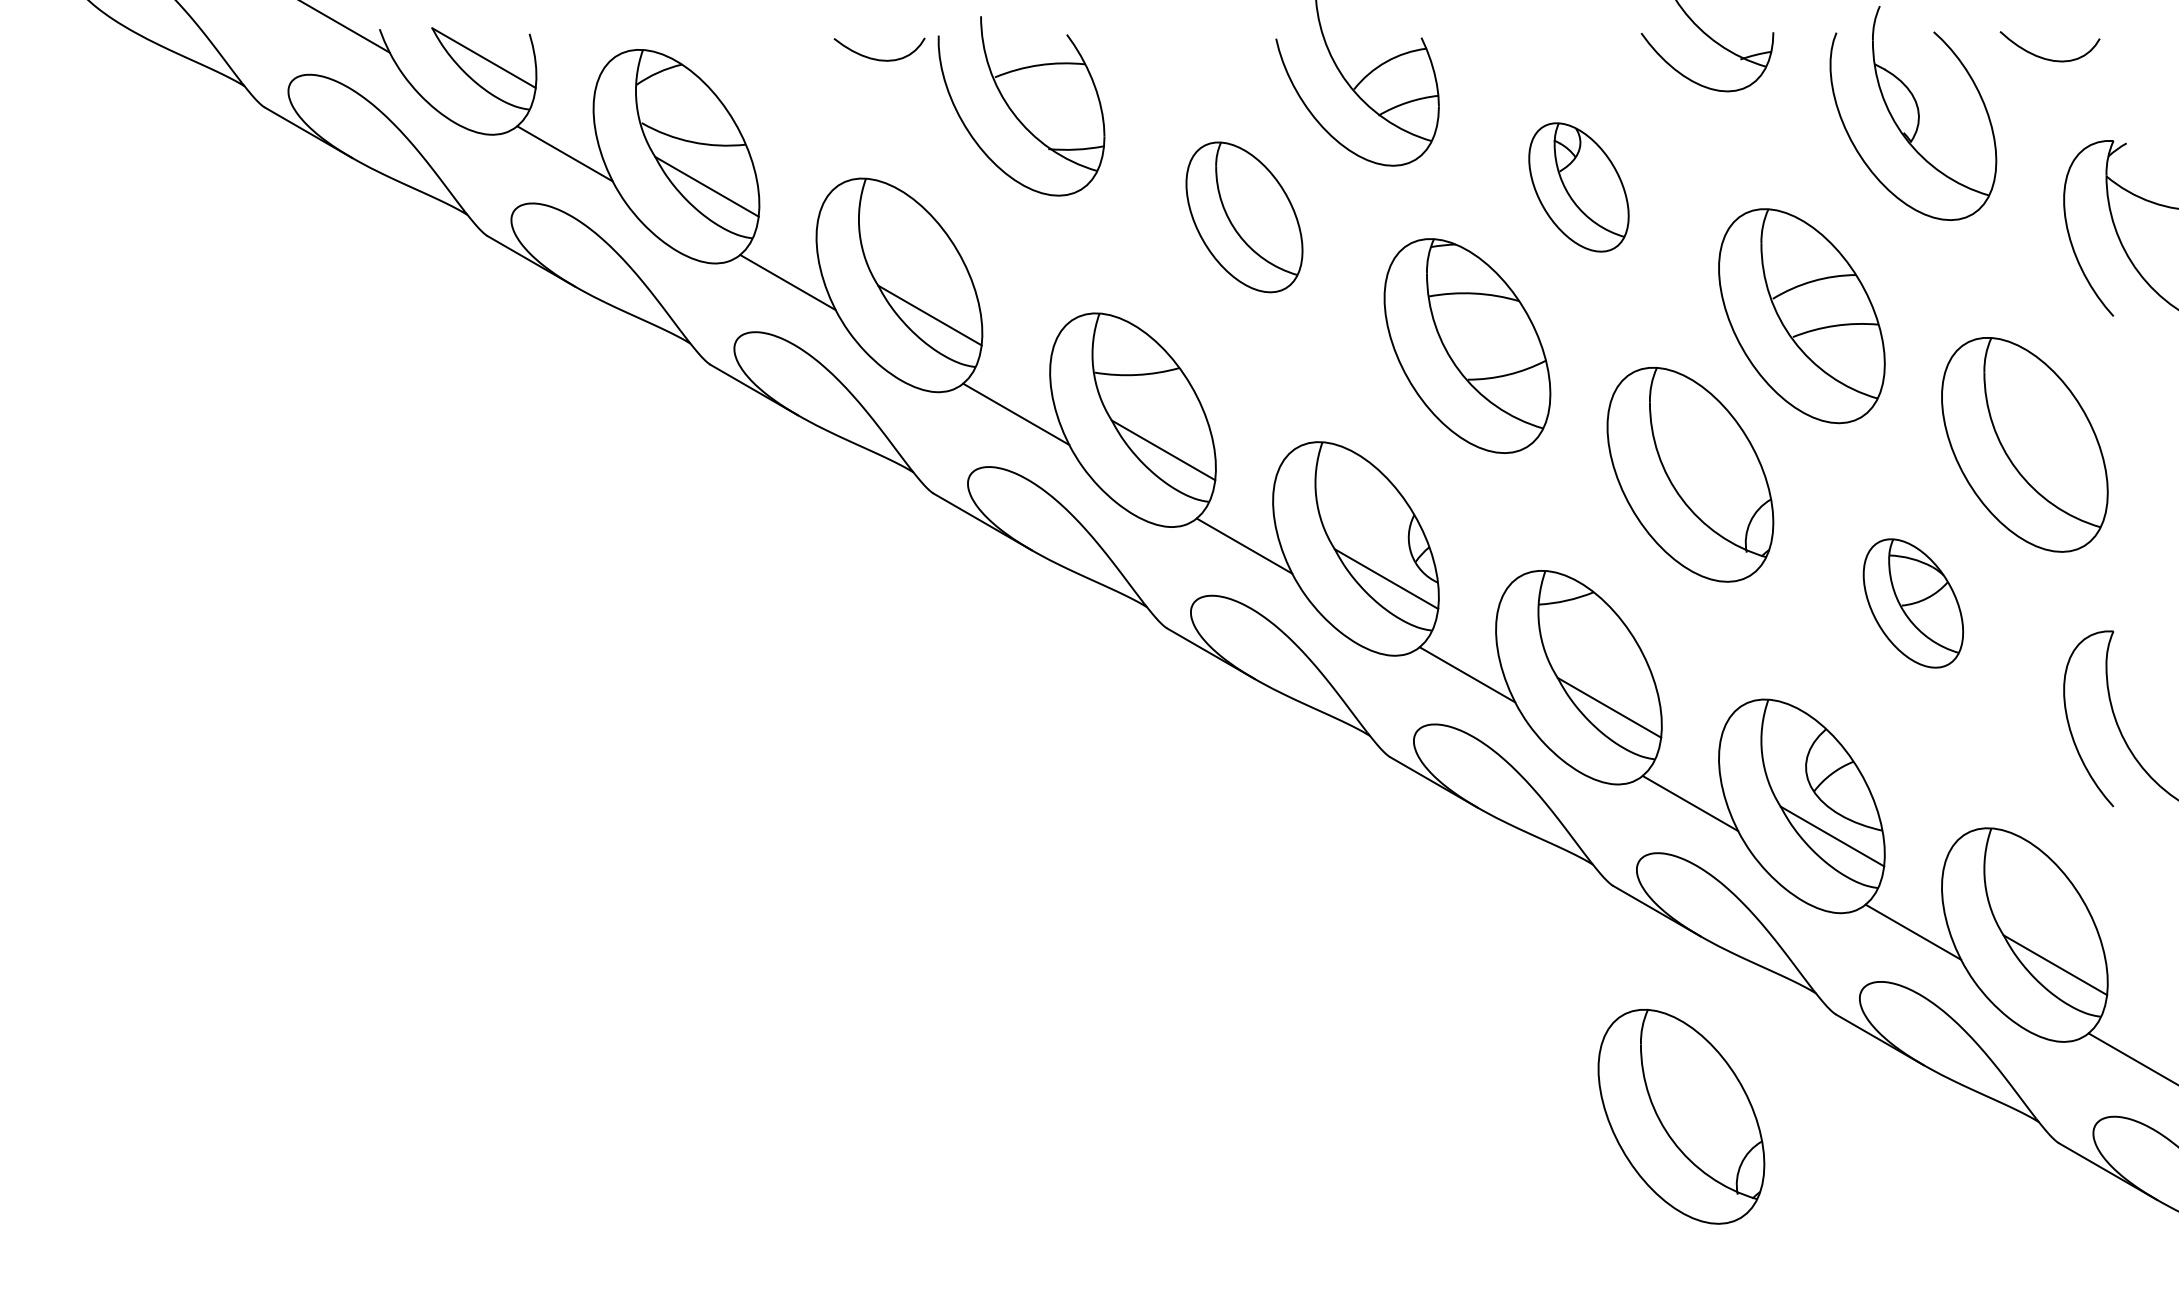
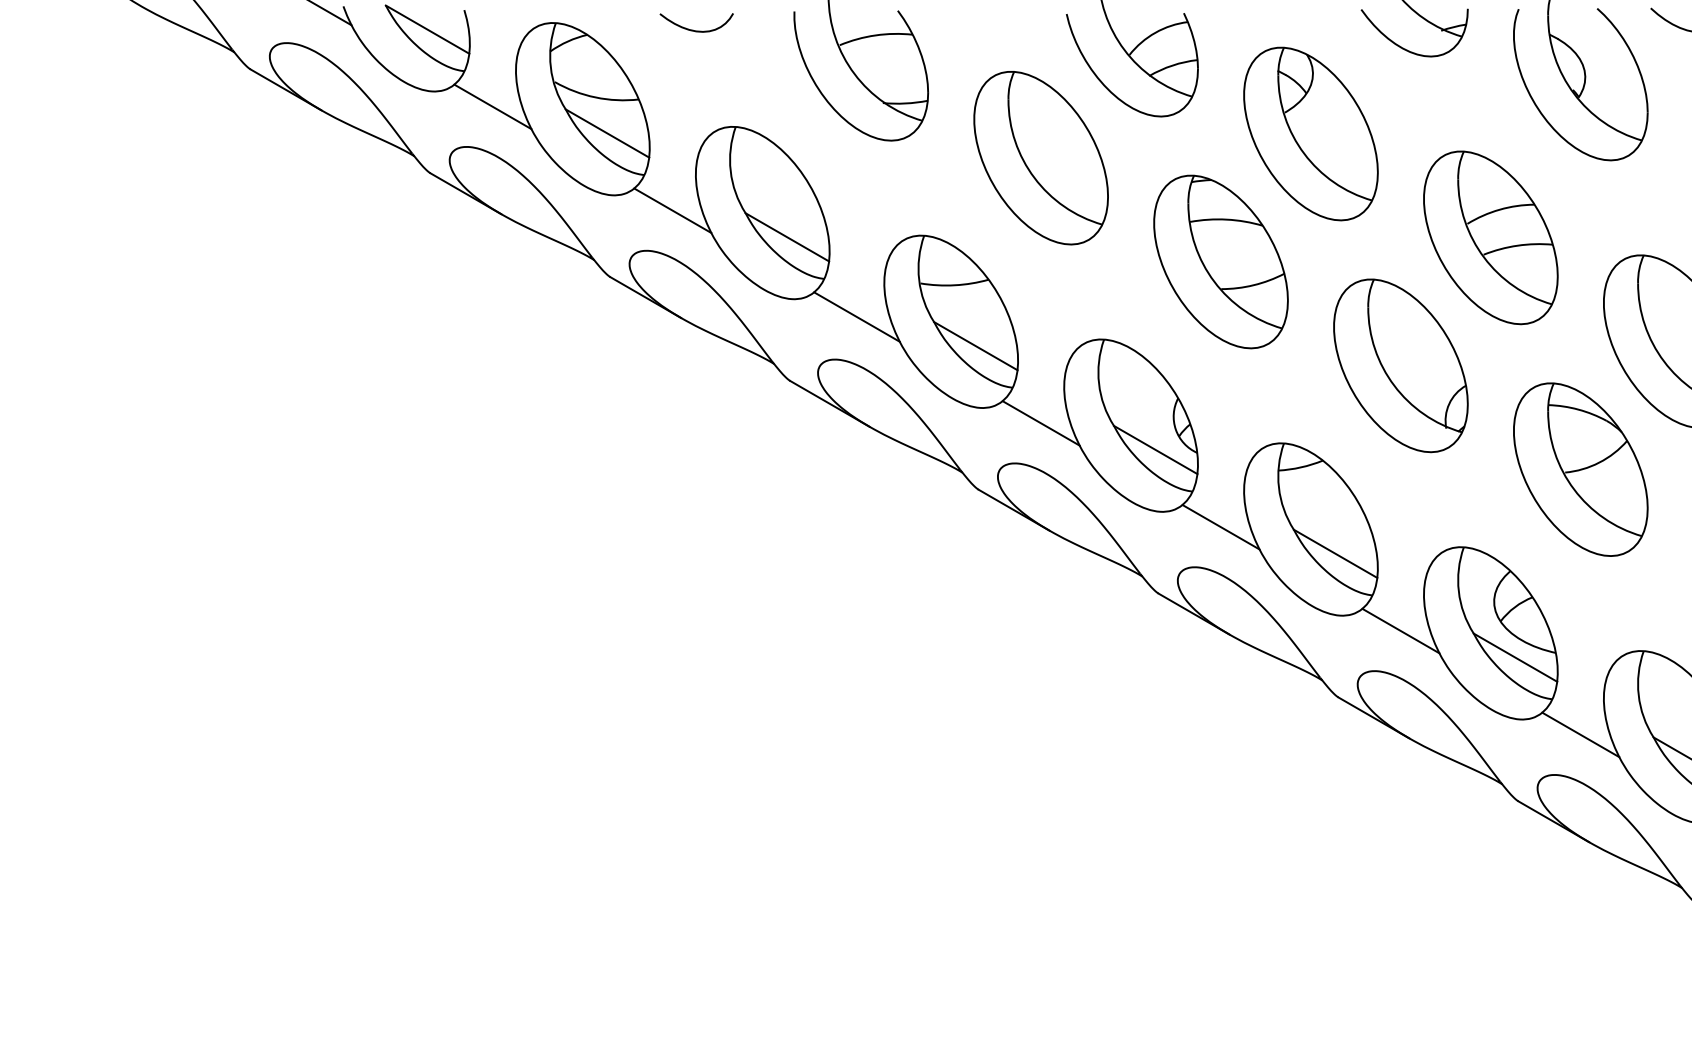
curve: (876, 58) -> (694, 29), moved
part: (1578, 187) -> (1310, 134), size x1.67
part: (1244, 217) -> (1041, 158), size x1.43
part: (1913, 603) -> (1580, 469), size x1.67
part: (1681, 1116) -> (1393, 883), removed

